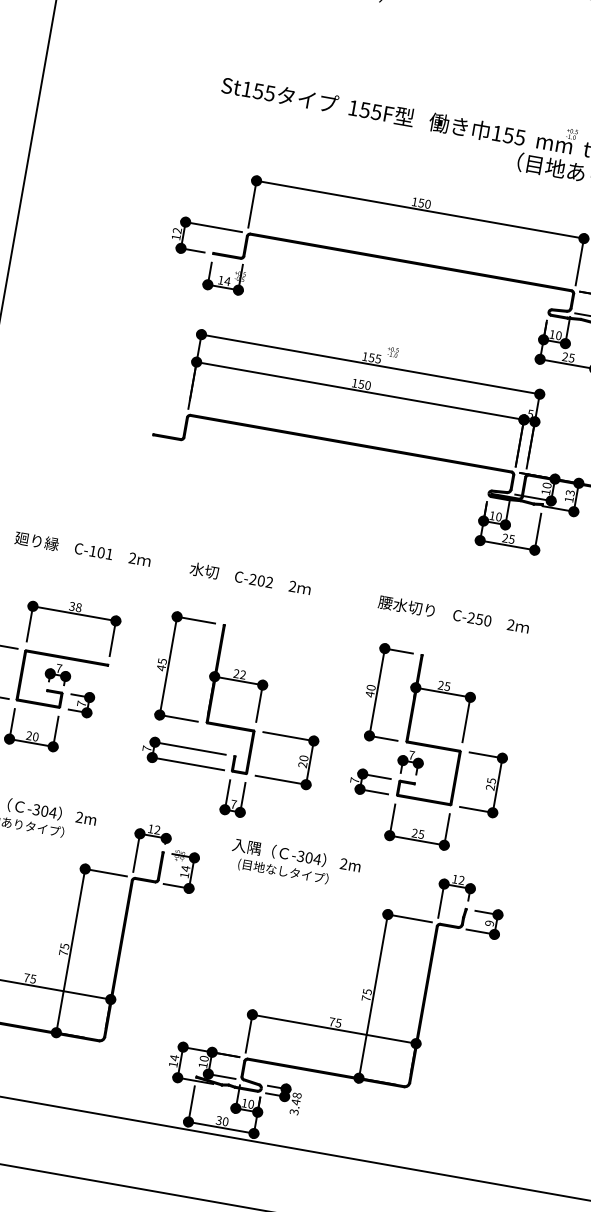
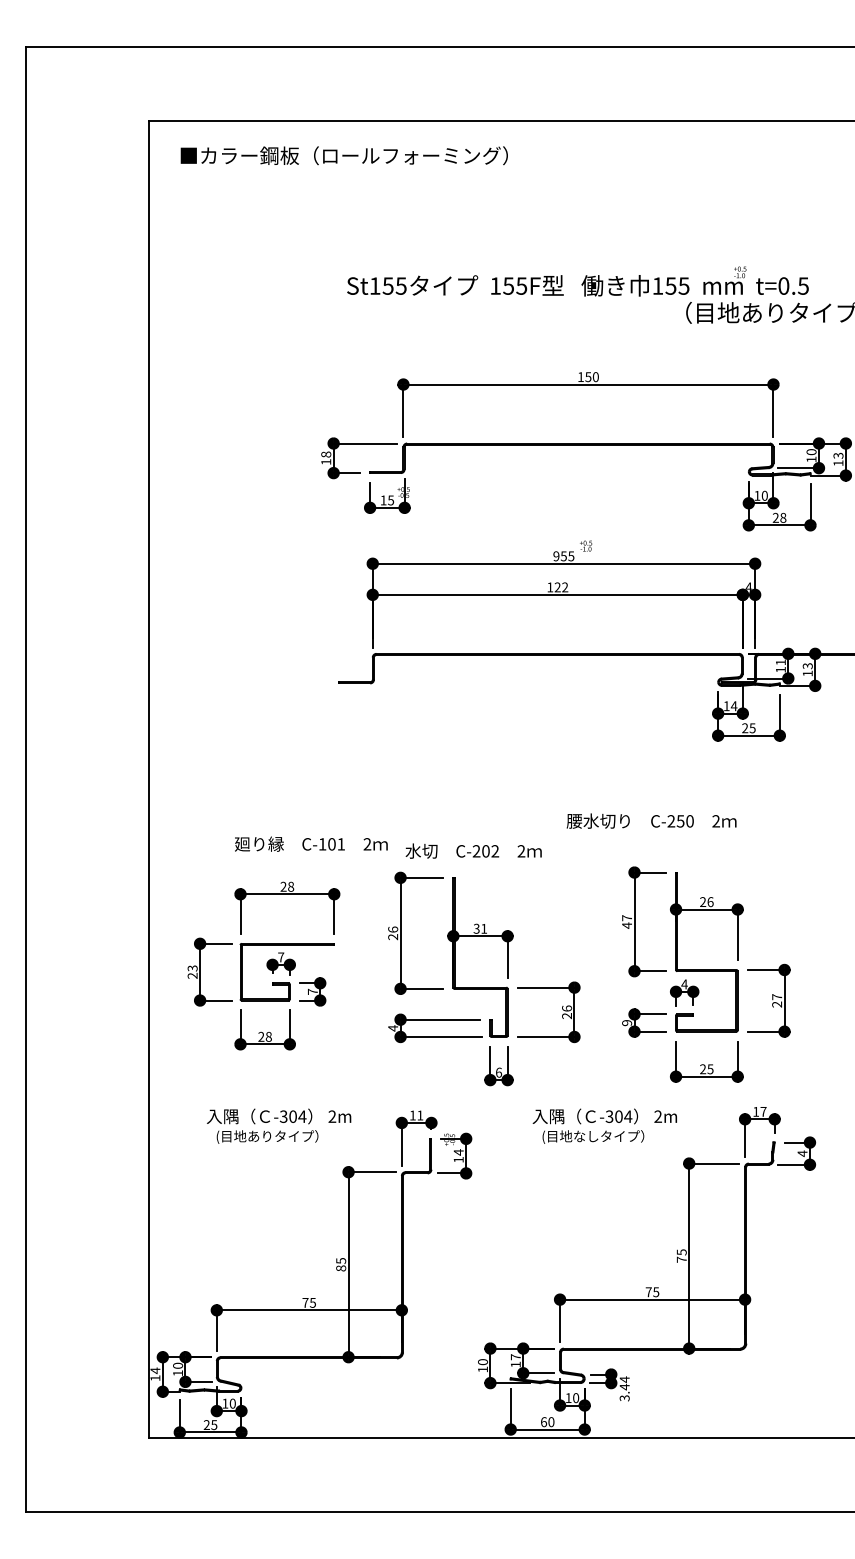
text: (177, 230) -> (326, 454), 12 -> 18
text: (227, 281) -> (390, 500), 14 -> 15
text: (365, 356) -> (556, 556), 155 -> 955
text: (572, 357) -> (783, 517), 25 -> 28
text: (364, 385) -> (561, 587), 150 -> 122
text: (530, 414) -> (748, 587), 5 -> 4
text: (546, 485) -> (780, 662), 10 -> 11
text: (498, 517) -> (733, 706), 10 -> 14
text: (83, 548) -> (311, 843), moved
text: (250, 578) -> (473, 850), moved
text: (72, 606) -> (283, 886), 38 -> 28
text: (453, 614) -> (651, 820), moved
text: (162, 664) -> (393, 933), 45 -> 26
text: (239, 674) -> (480, 928), 22 -> 31
text: (447, 686) -> (710, 902), 25 -> 26
text: (371, 688) -> (627, 918), 40 -> 47
text: (35, 736) -> (268, 1036), 20 -> 28
text: (147, 748) -> (393, 1028), 7 -> 4
text: (411, 755) -> (684, 984), 7 -> 4
text: (303, 758) -> (566, 1008), 20 -> 26
text: (355, 781) -> (627, 1023), 7 -> 9
text: (491, 781) -> (777, 997), 25 -> 27
text: (234, 804) -> (499, 1072), 7 -> 6
text: (157, 830) -> (420, 1115), 12 -> 11
text: (294, 863) -> (604, 1125), moved
text: (461, 880) -> (763, 1111), 12 -> 17
text: (489, 923) -> (802, 1153), 9 -> 4
text: (63, 953) -> (341, 1268), 75 -> 85
text: (174, 1057) -> (482, 1361), 14 -> 10
text: (203, 1058) -> (515, 1357), 10 -> 17
text: (296, 1095) -> (624, 1379), 3.48 -> 3.44
text: (218, 1120) -> (543, 1422), 30 -> 60

